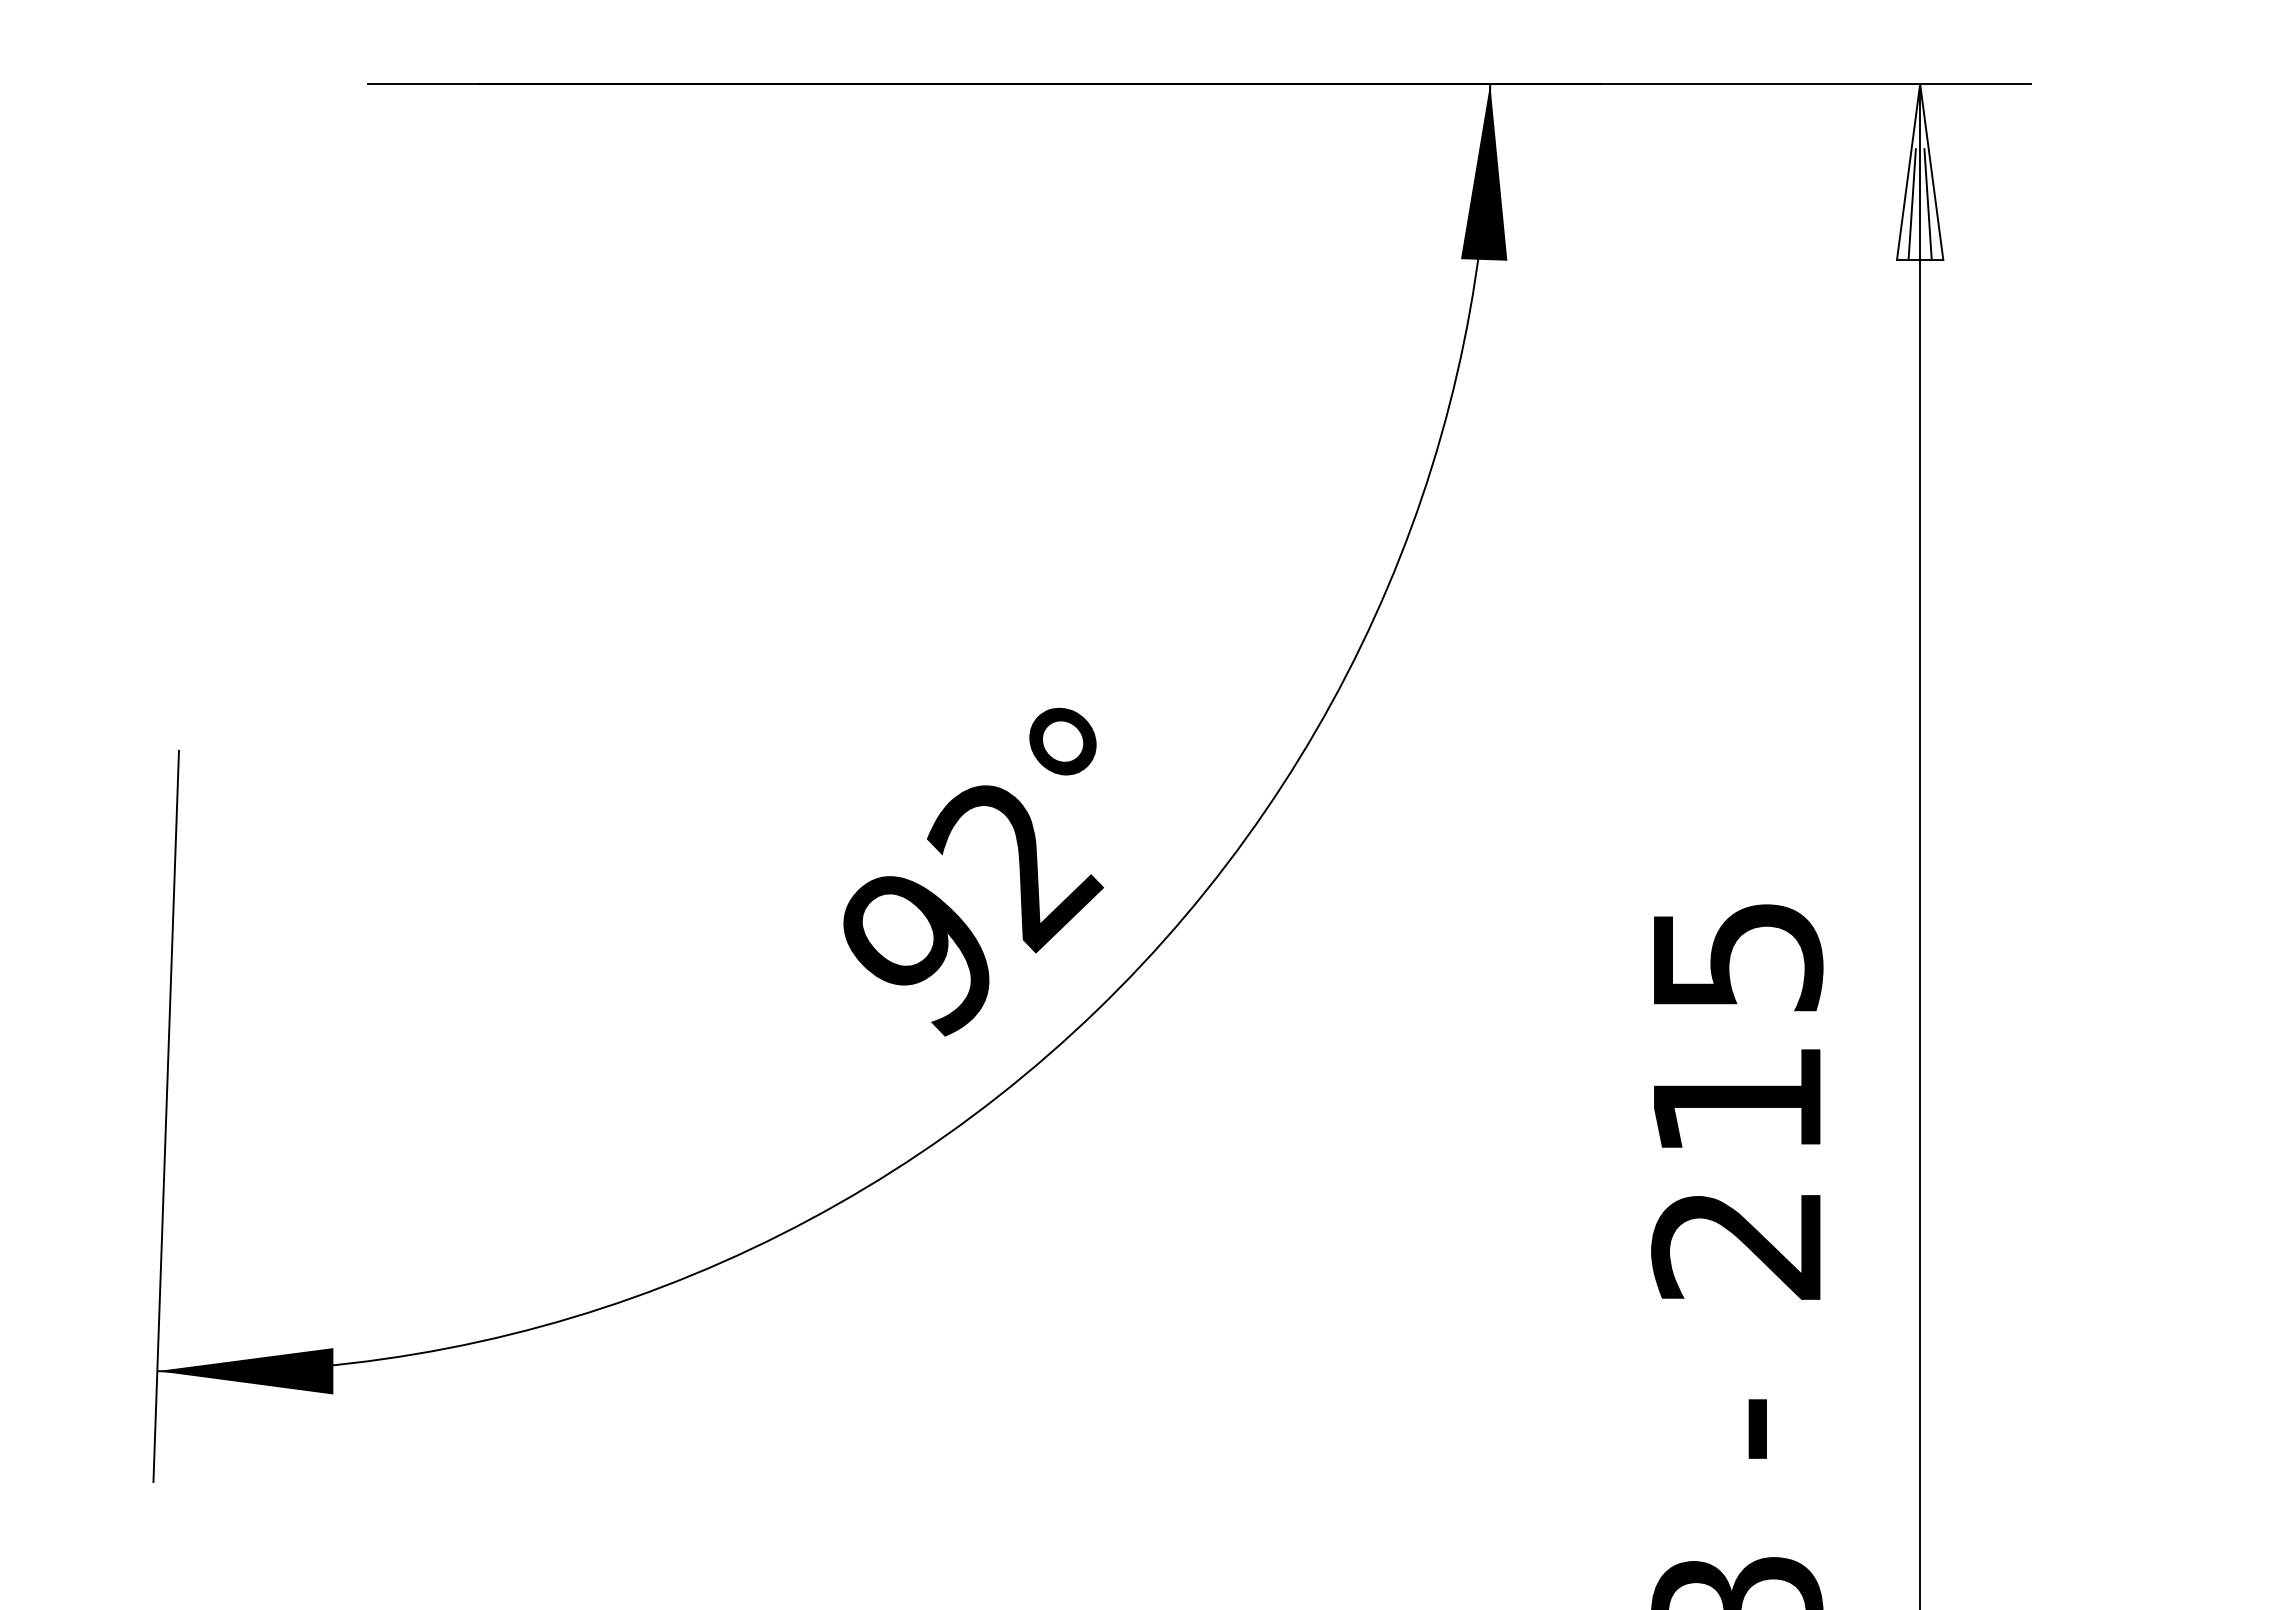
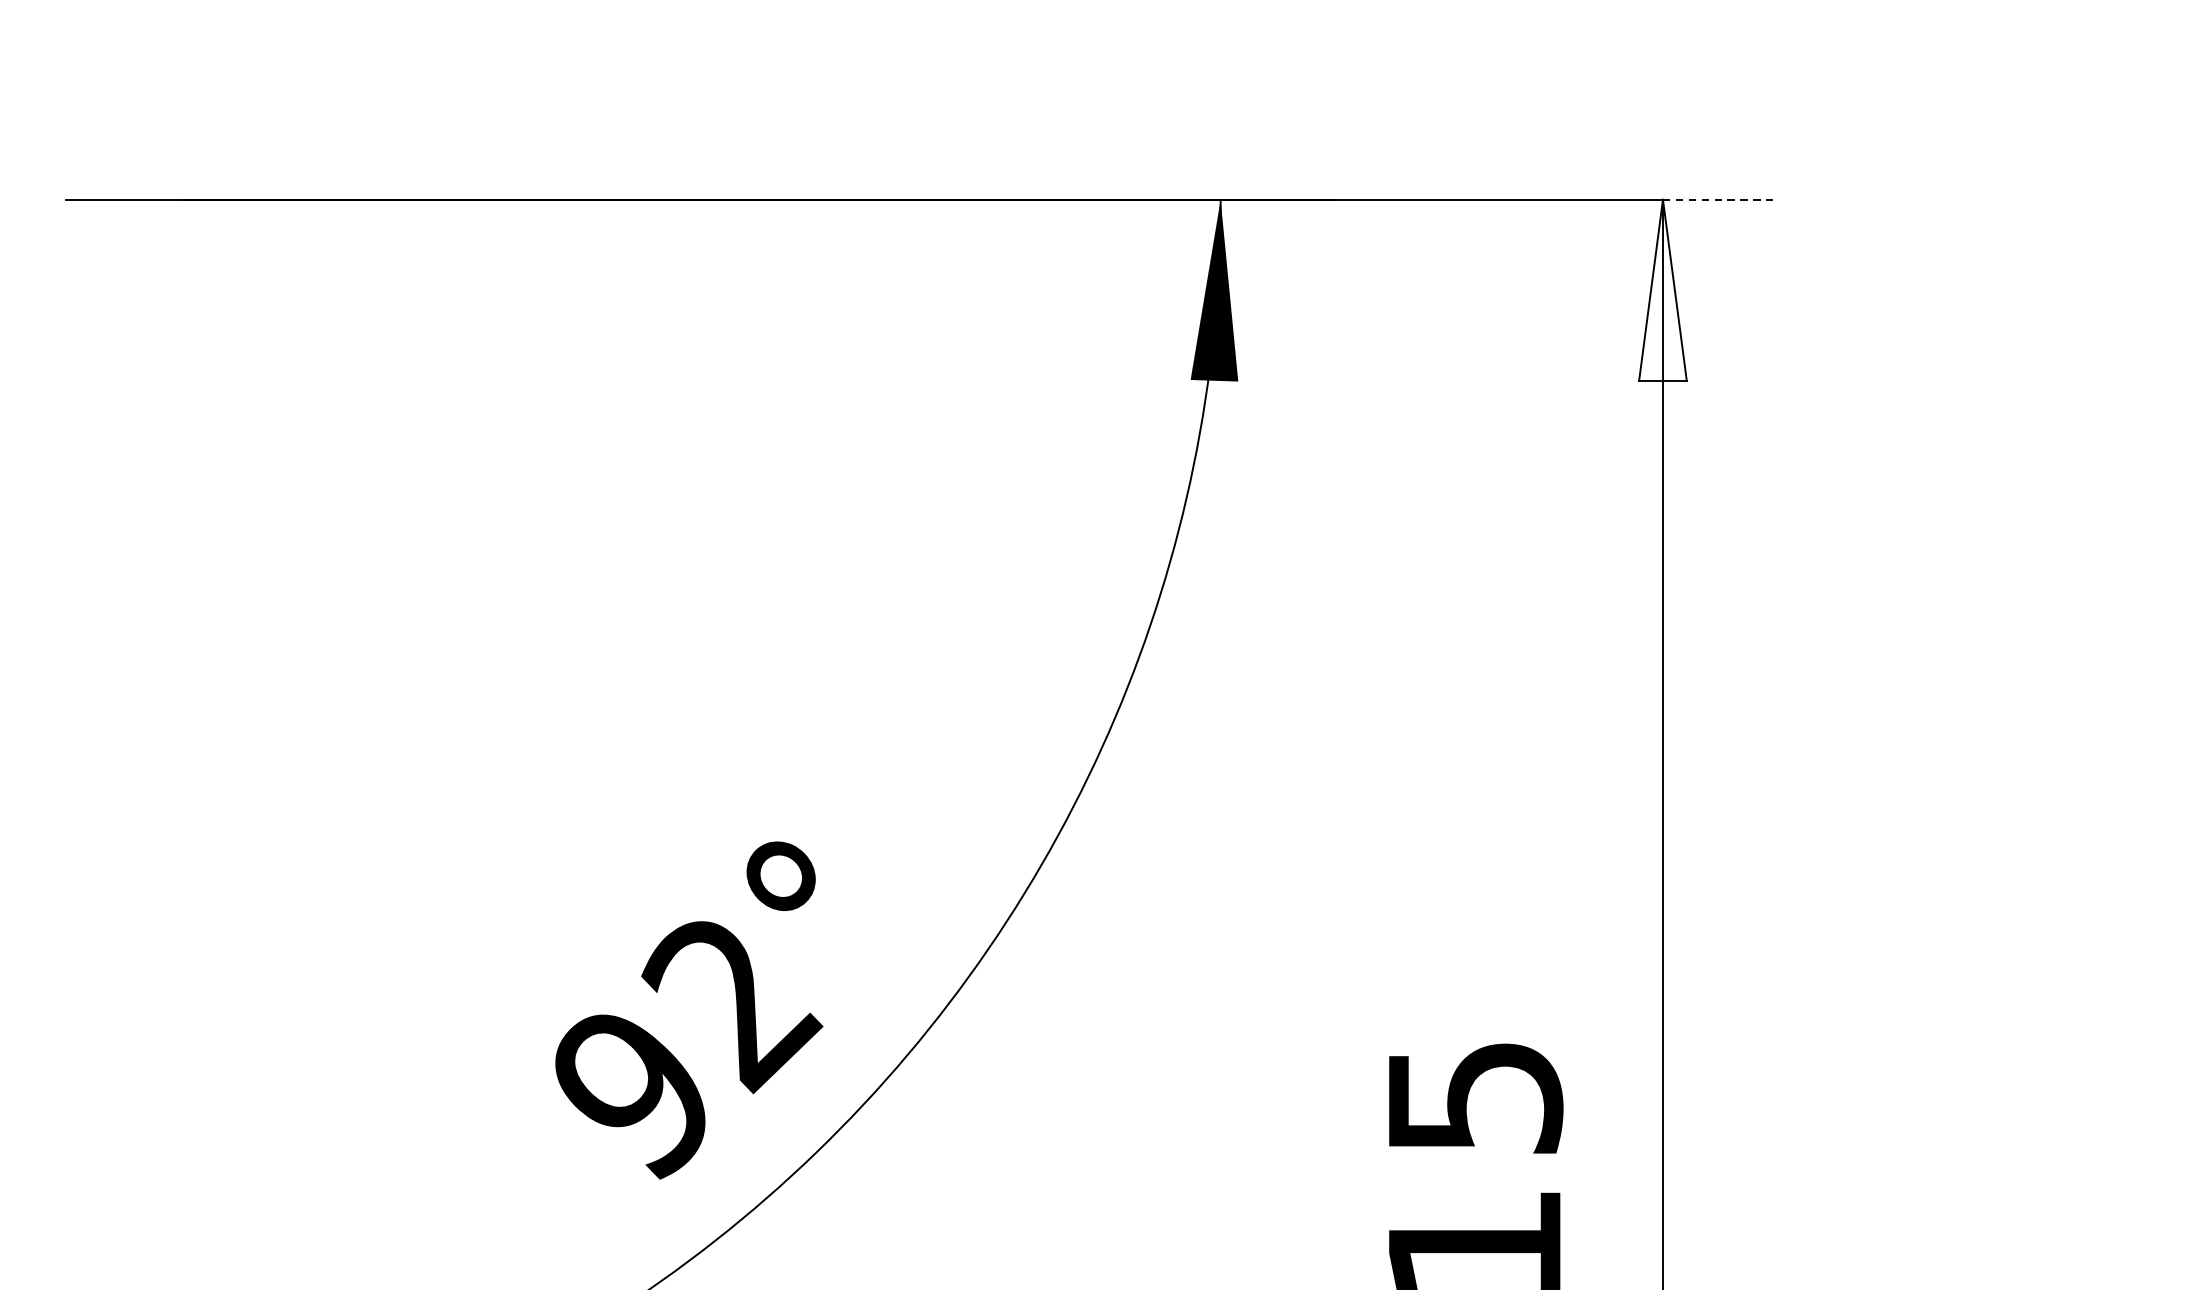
line: (1976, 84) -> (1720, 200), solid -> dashed
line: (1911, 204) -> (1654, 323), removed
line: (1927, 204) -> (1670, 323), removed

